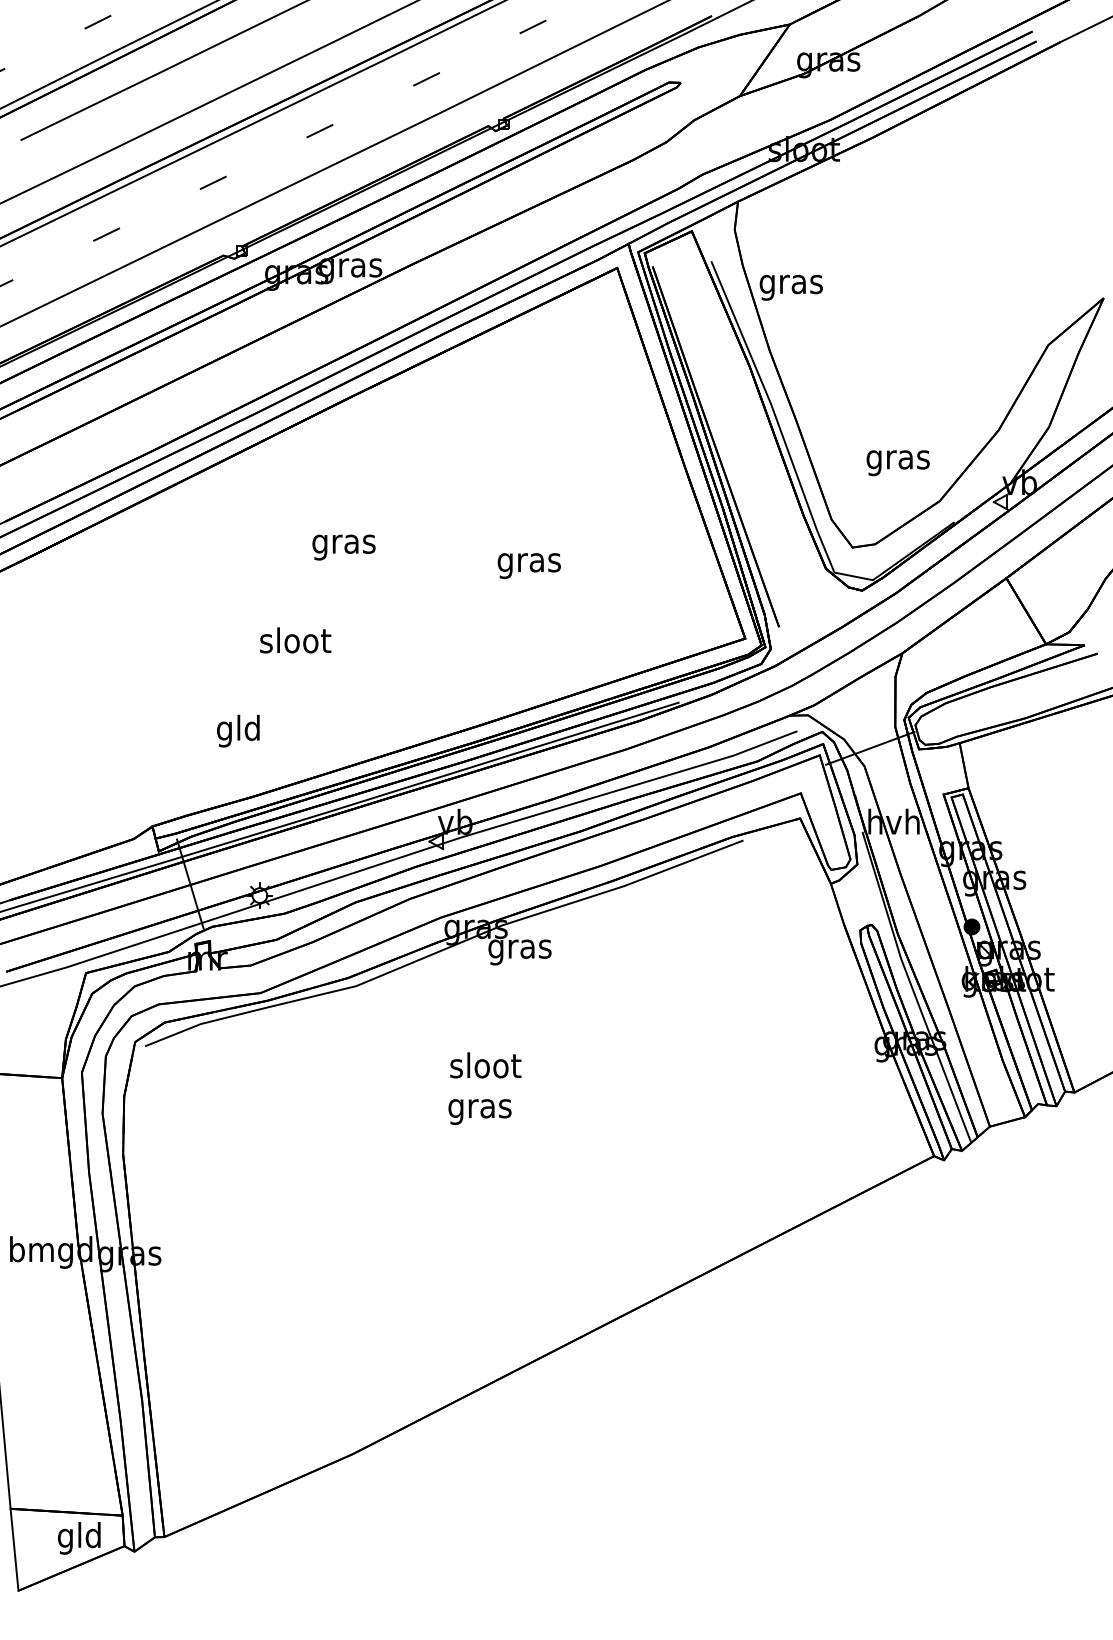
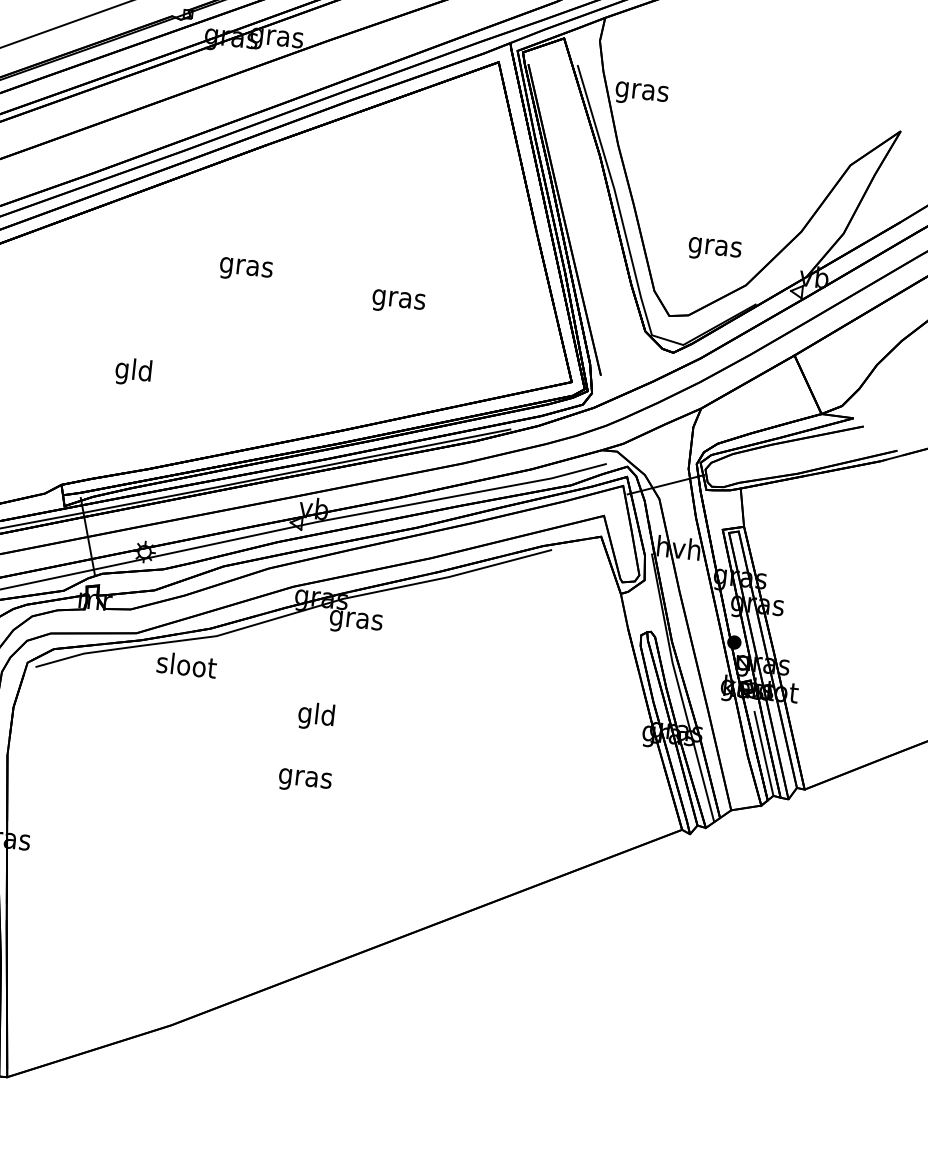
text: (295, 640) -> (186, 665), moved
text: (238, 730) -> (133, 371), moved
line: (1021, 1055) -> (763, 753), added
text: (485, 1068) -> (316, 716), sloot -> gld
text: (479, 1111) -> (304, 780), moved

